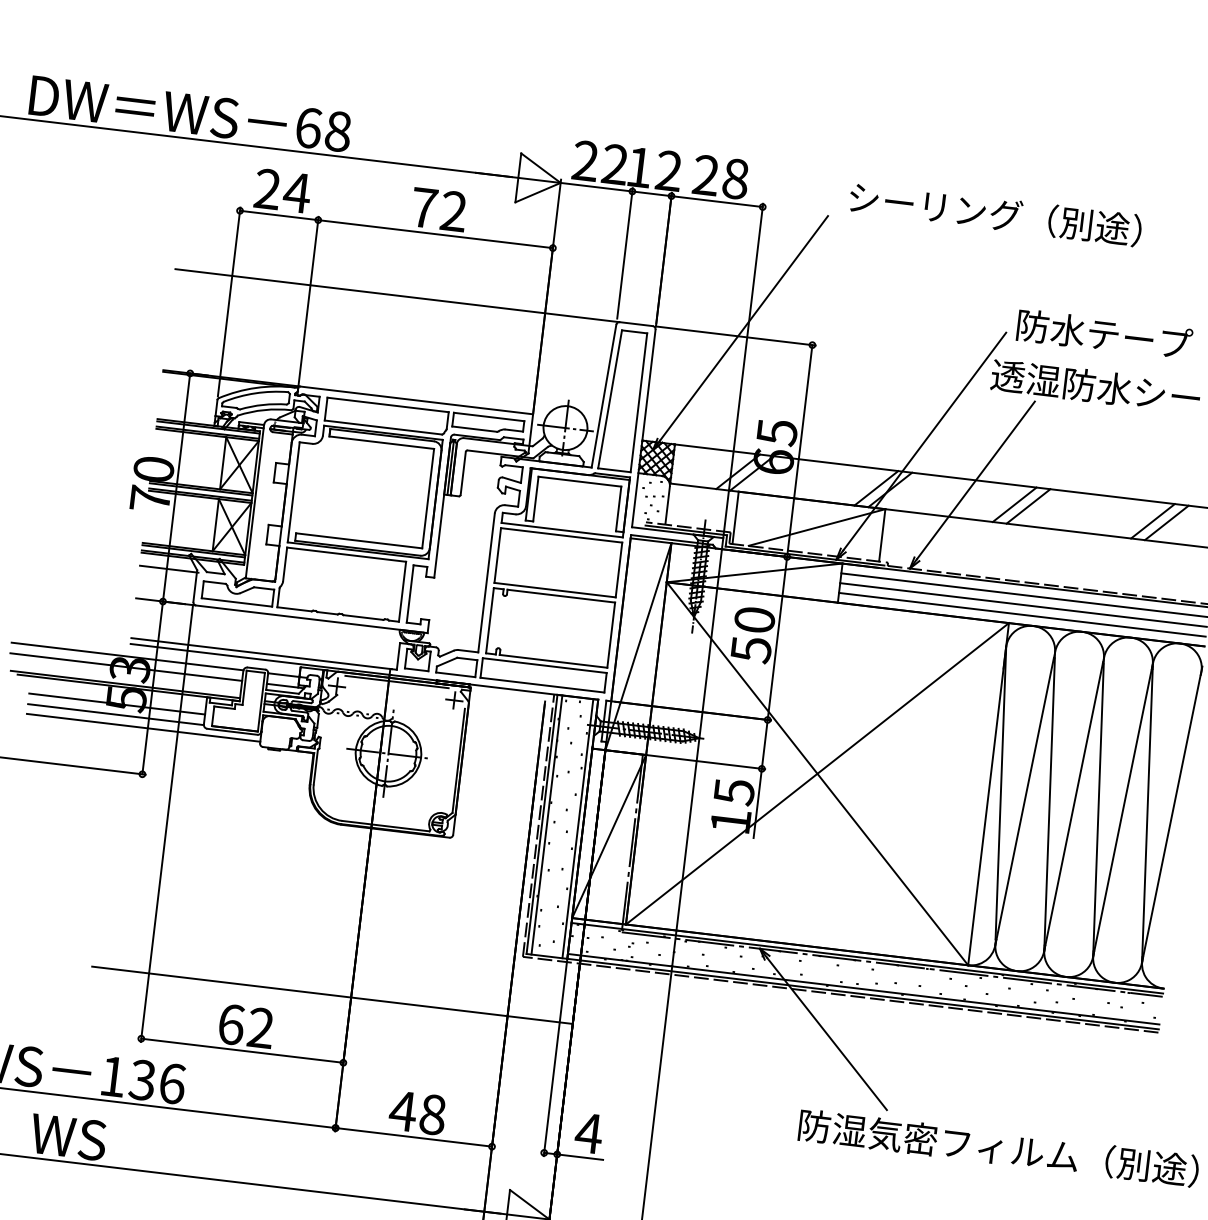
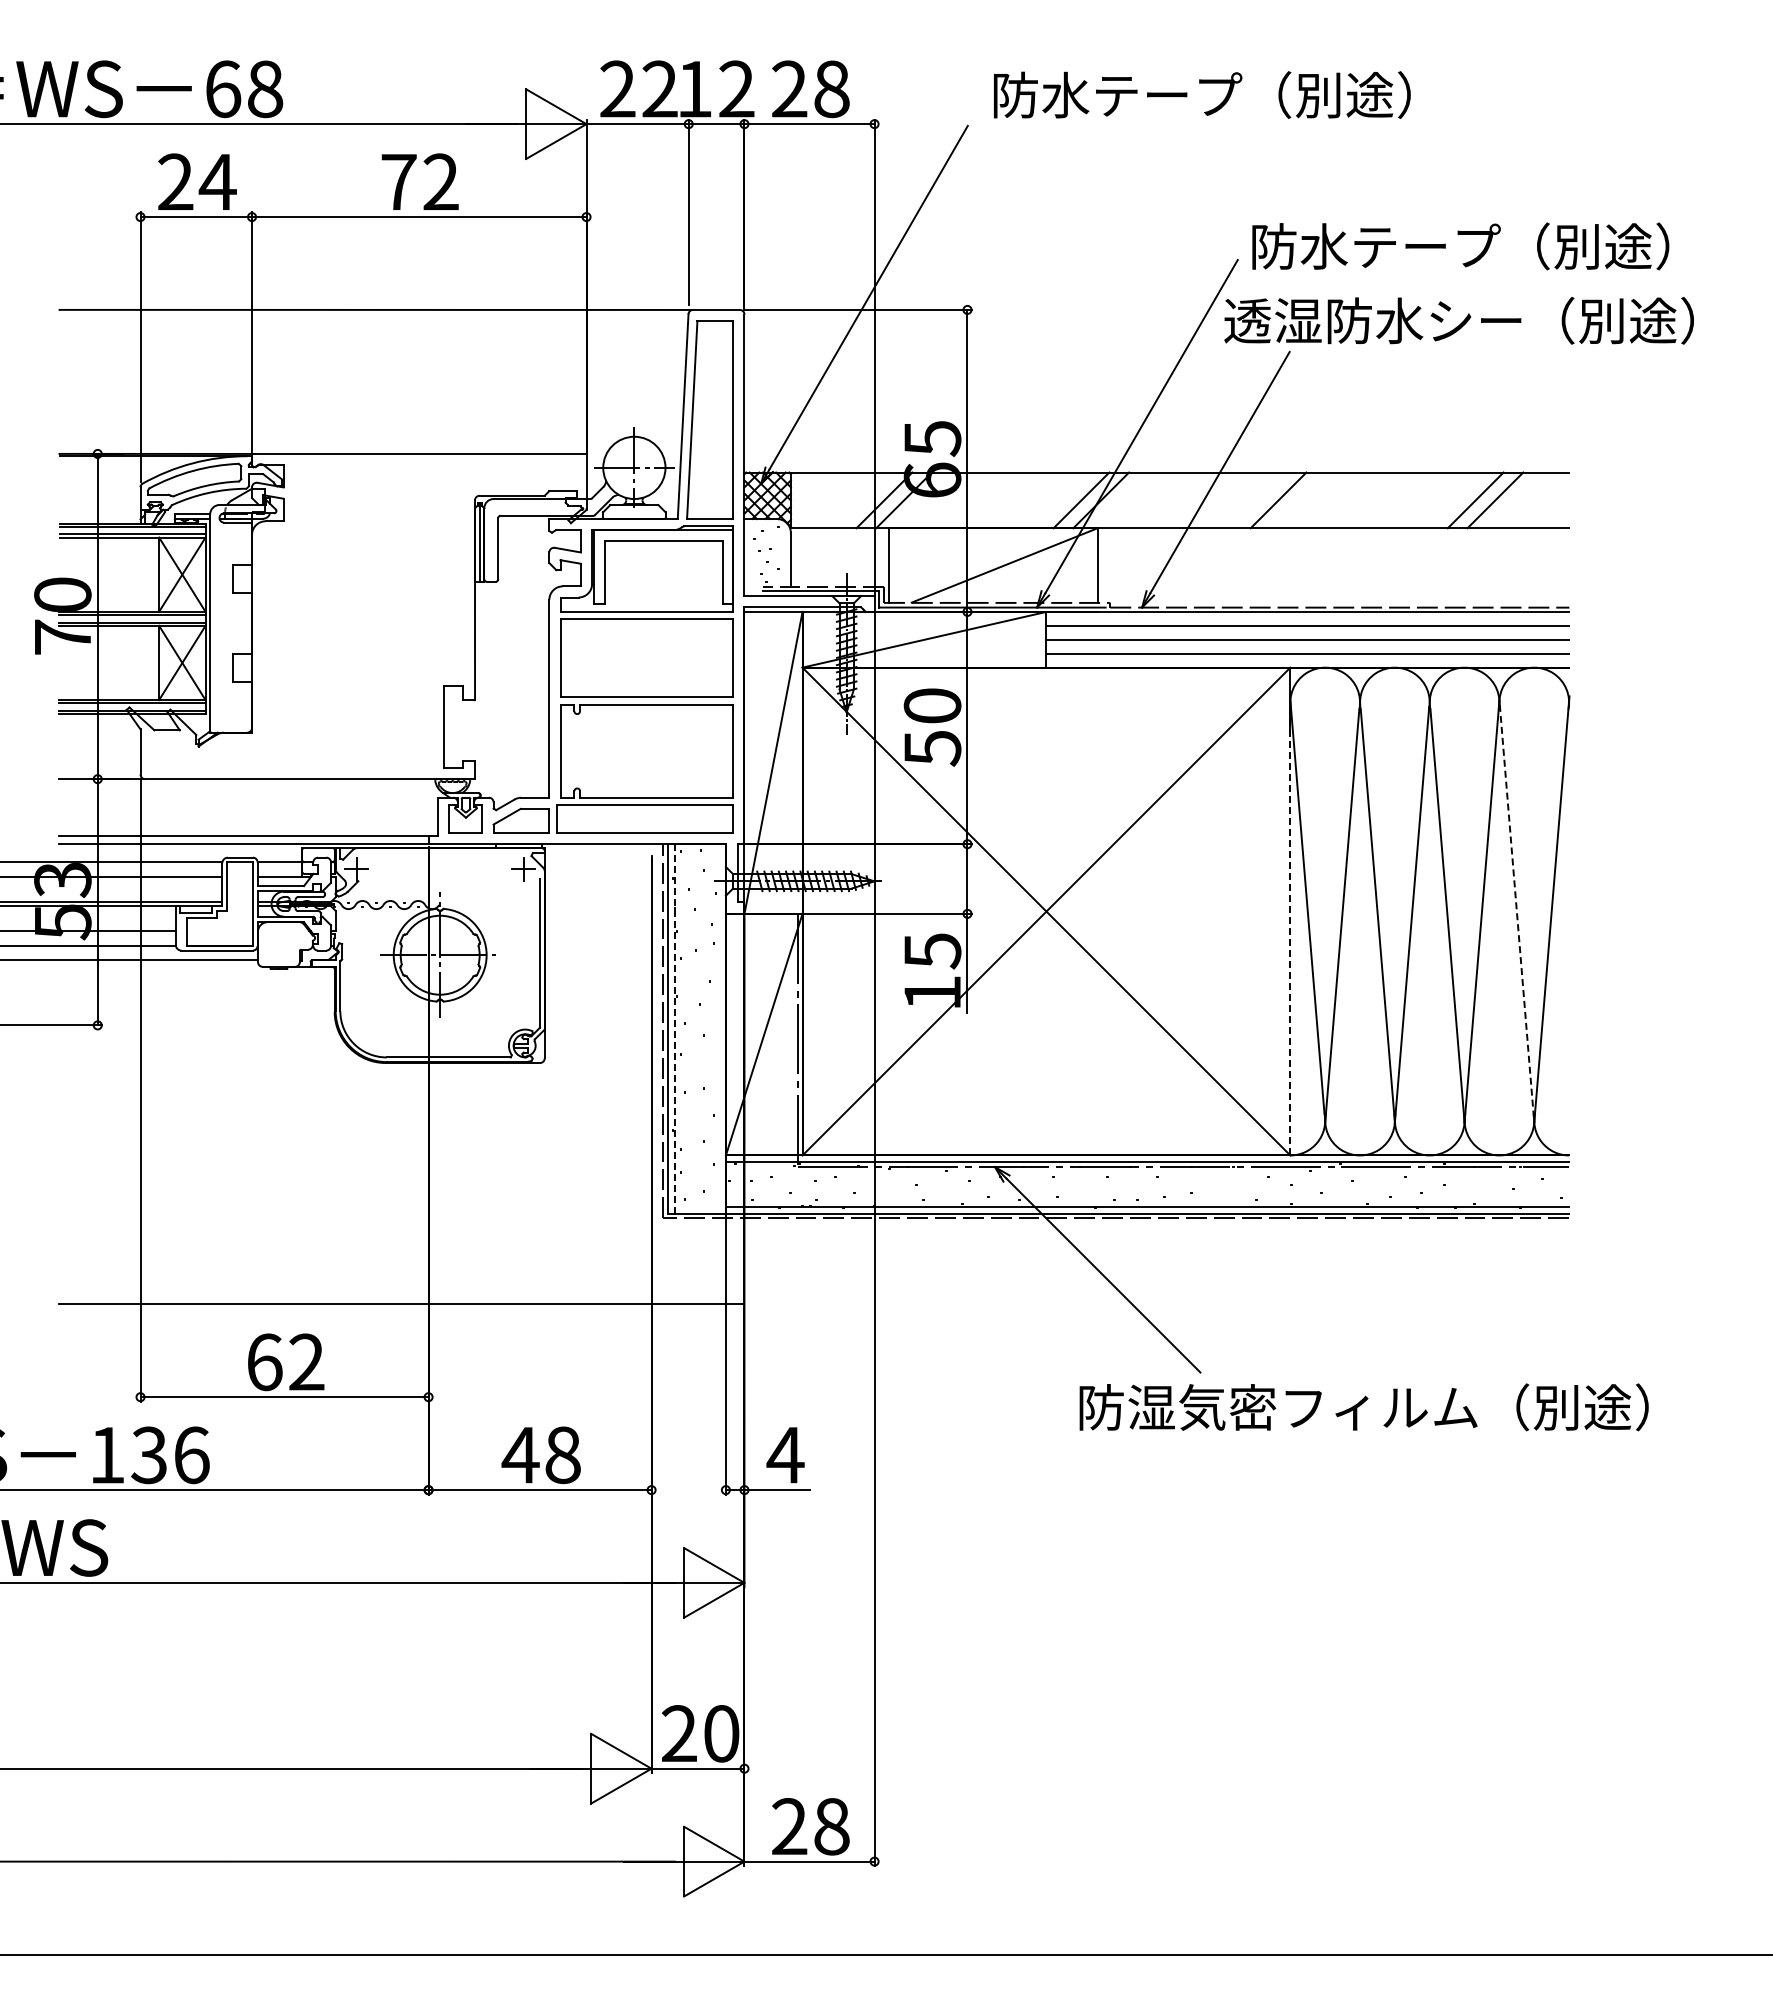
text: (936, 206) -> (1118, 94), シーリング（別途） -> 防水テープ（別途）
line: (1028, 506) -> (1298, 500), removed
part: (363, 509) -> (363, 616), removed
line: (168, 569) -> (100, 732), removed
line: (396, 682) -> (439, 853), removed
line: (987, 806) -> (1290, 928), solid -> dashed
line: (1147, 815) -> (1517, 914), solid -> dashed
line: (546, 824) -> (674, 1028), solid -> dashed
line: (577, 828) -> (718, 1028), removed

